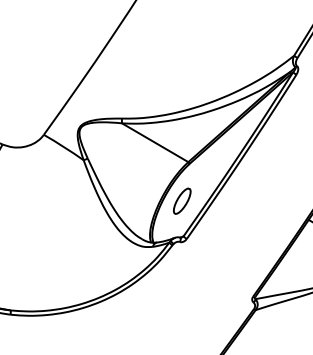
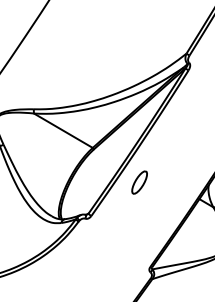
part: (182, 200) -> (139, 181), moved

